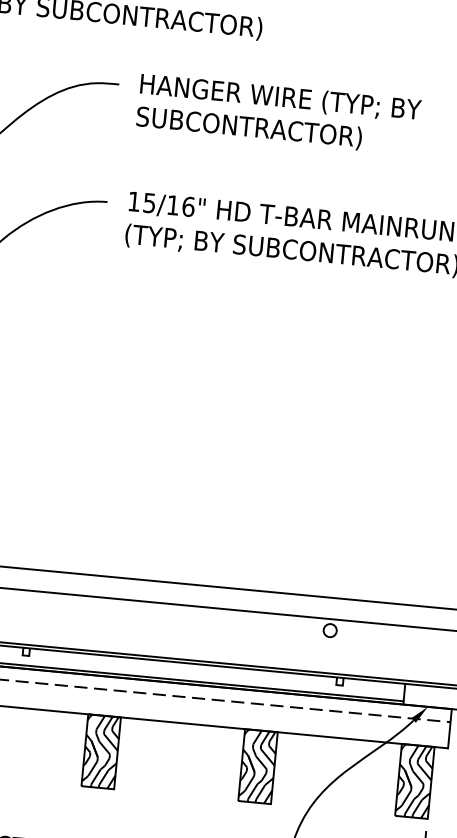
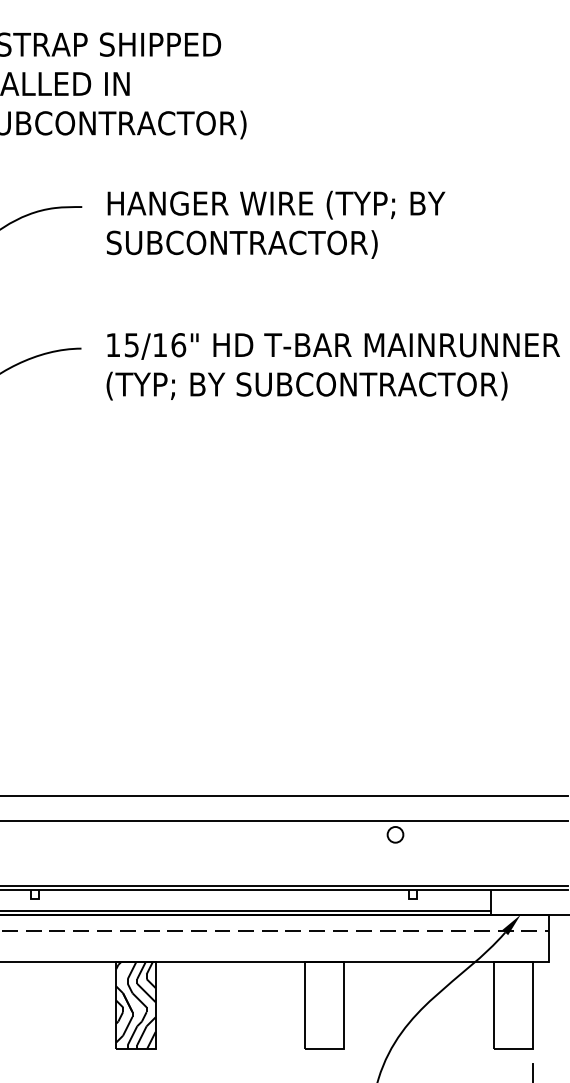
hatch: (257, 765) -> (324, 1004), removed
hatch: (414, 780) -> (513, 1004), removed

